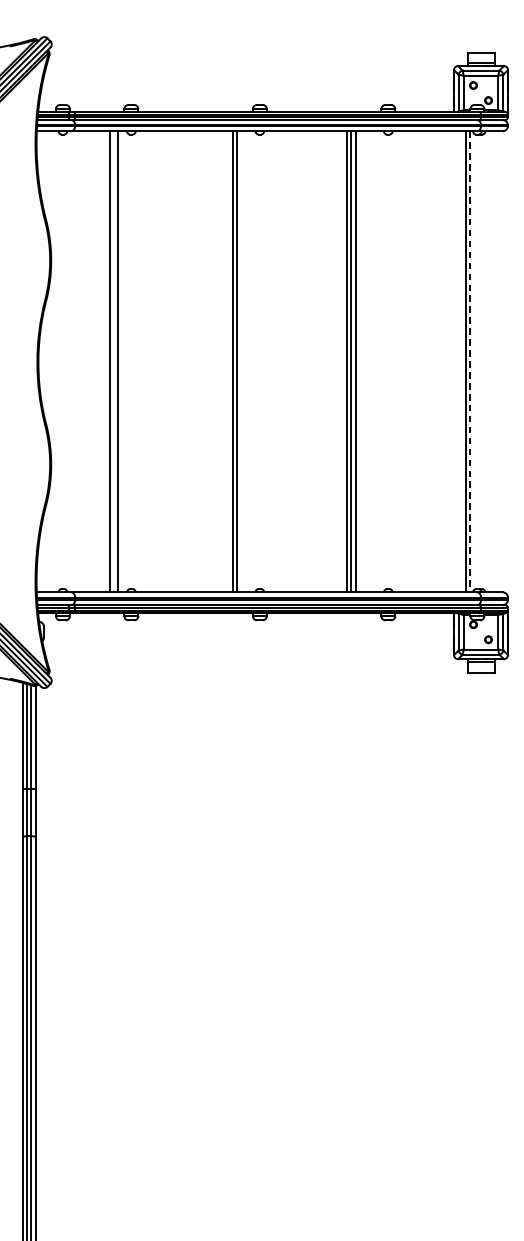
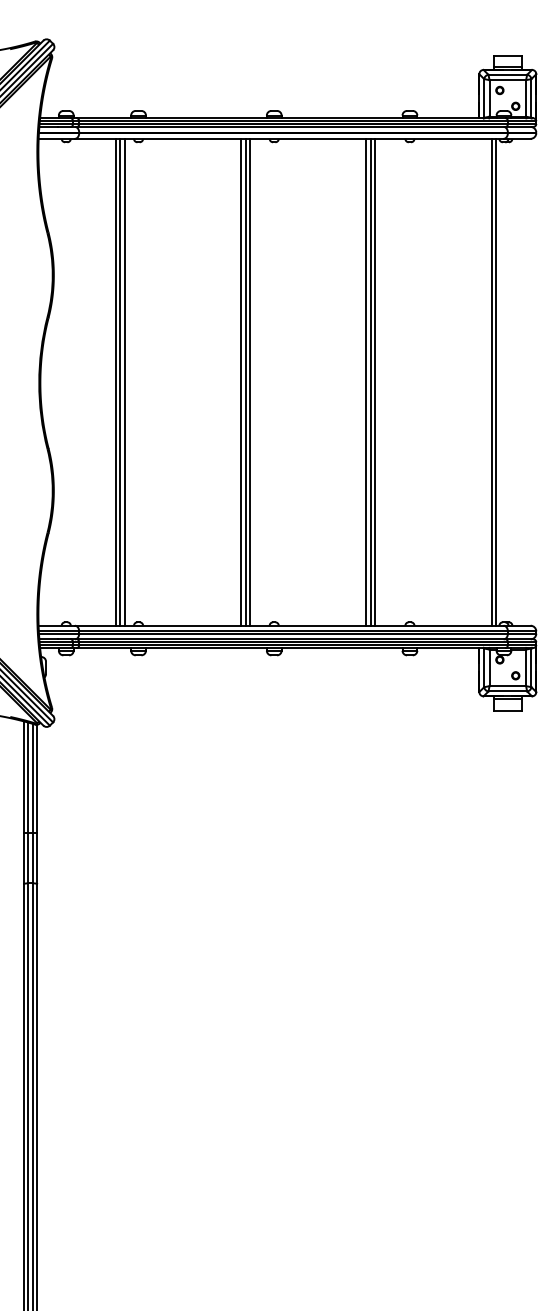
line: (114, 361) -> (120, 381), added
line: (228, 361) -> (241, 381), added
line: (470, 362) -> (496, 382), dashed -> solid

